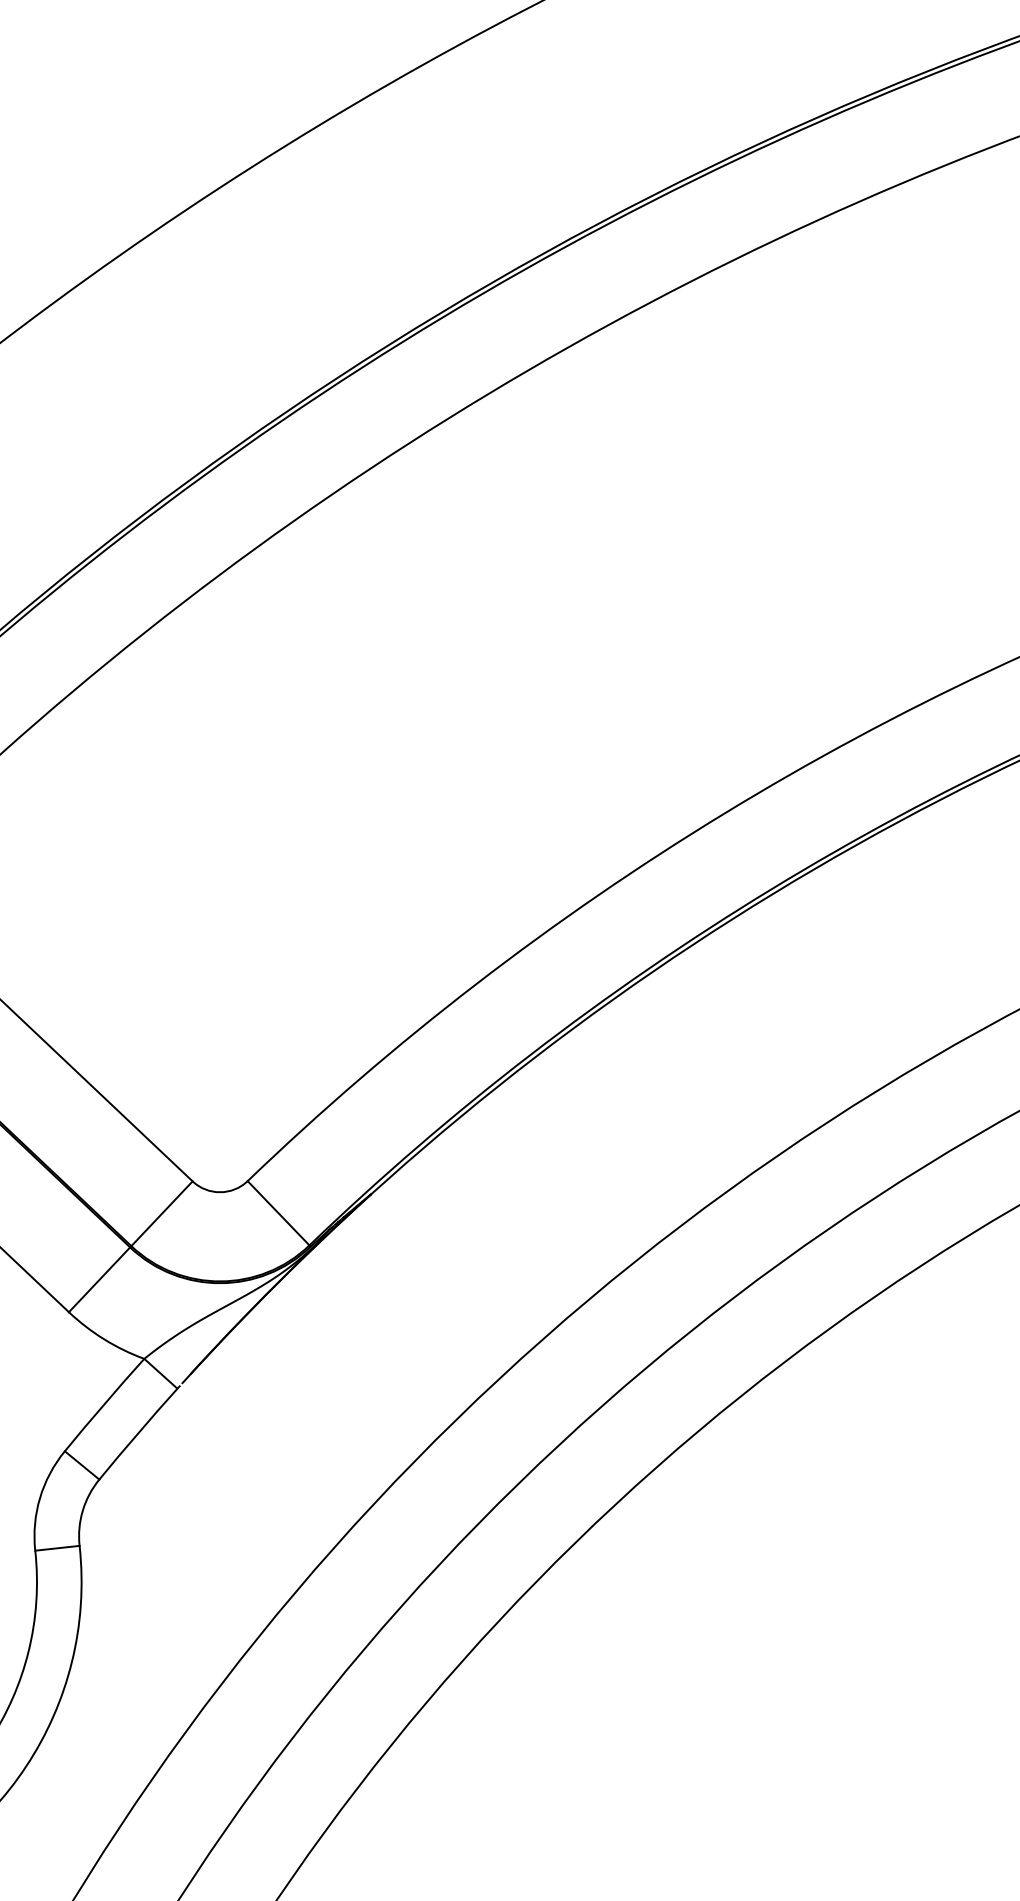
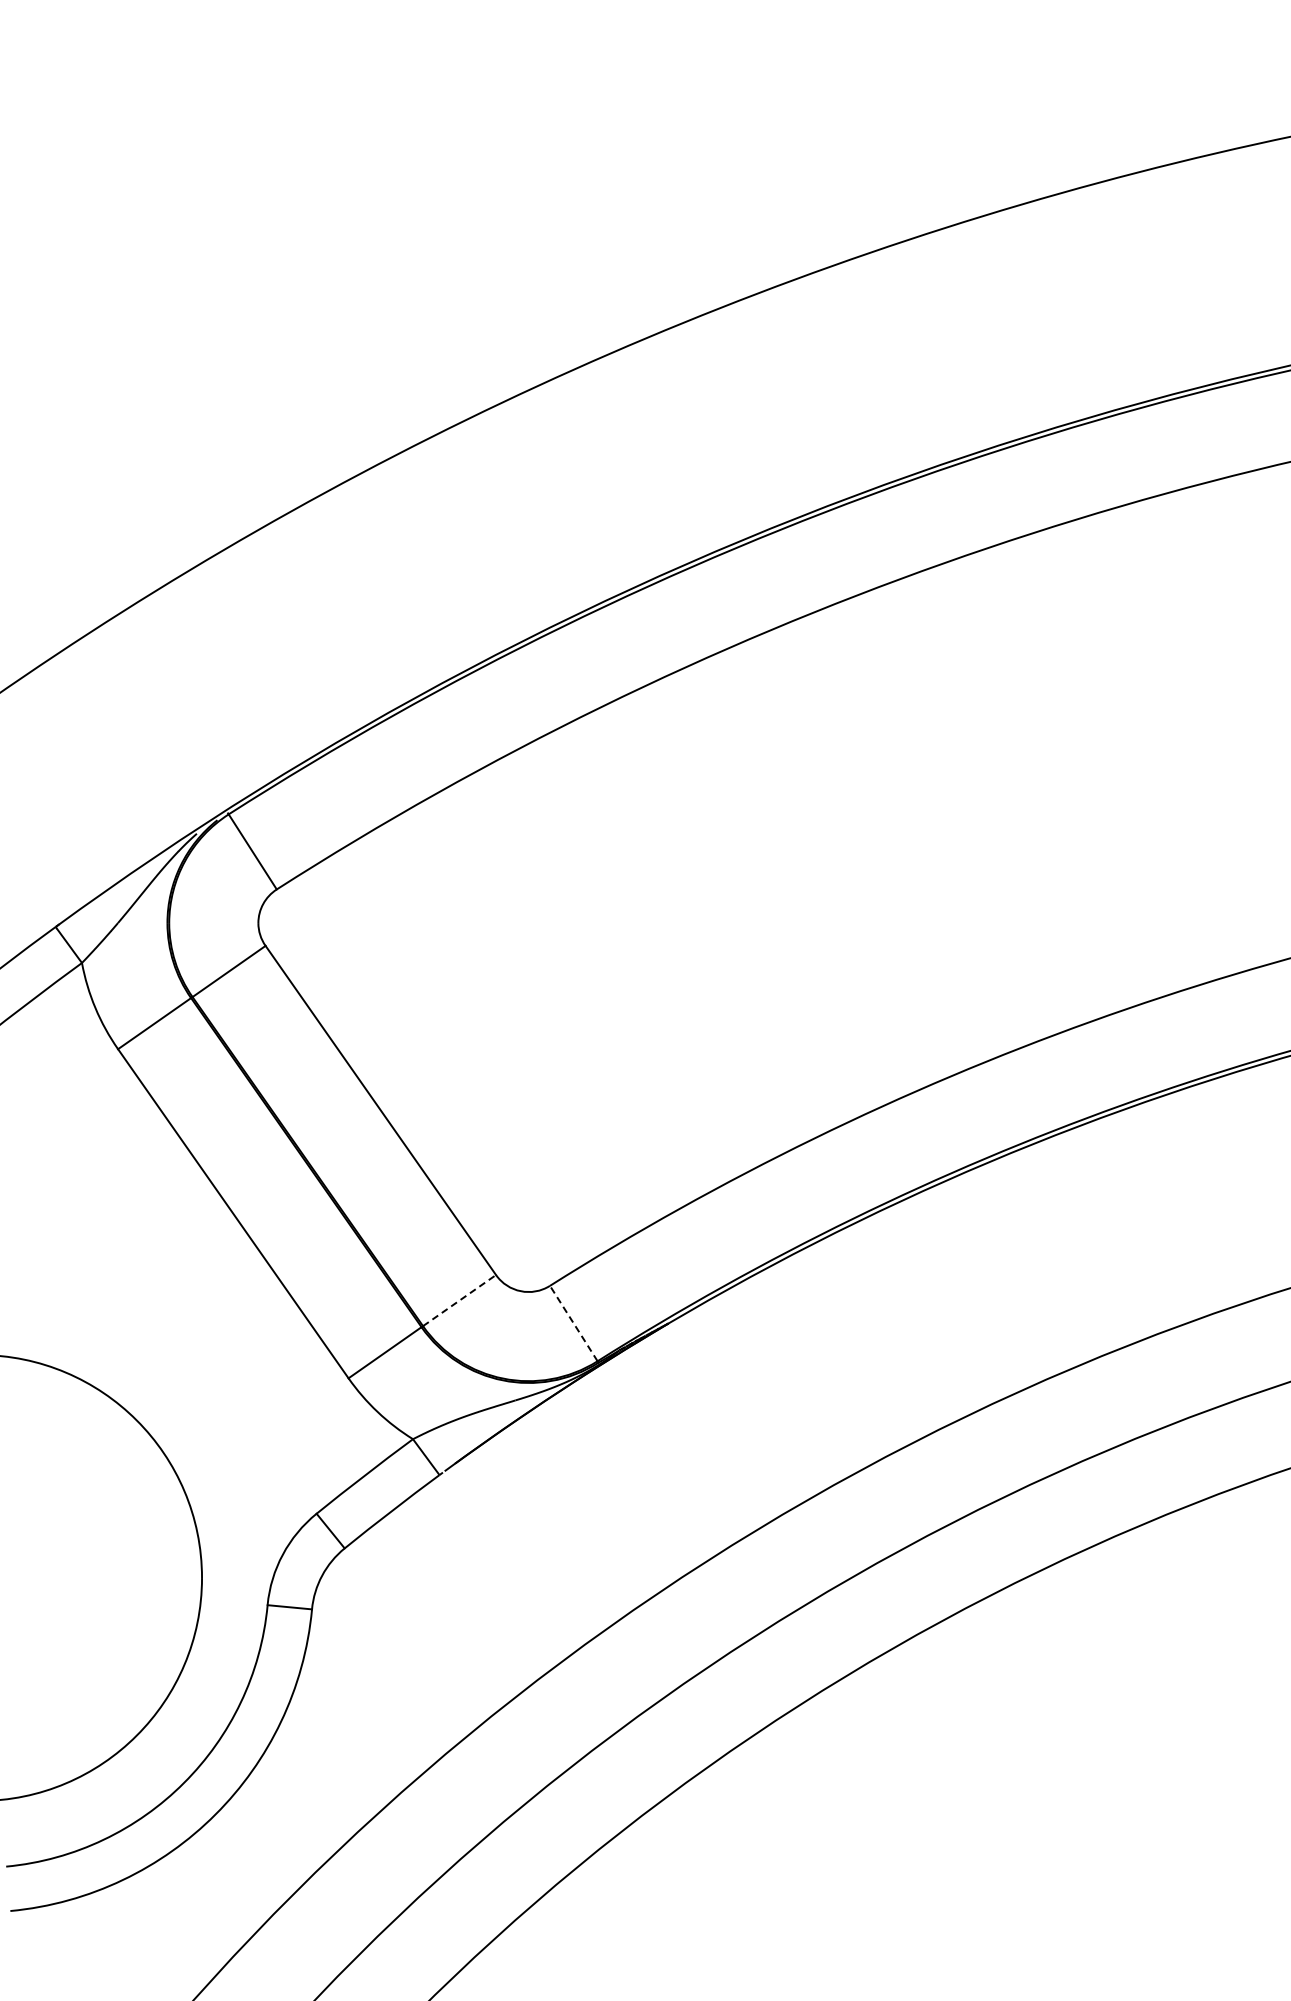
line: (161, 1213) -> (459, 1300), solid -> dashed
line: (278, 1213) -> (573, 1323), solid -> dashed

